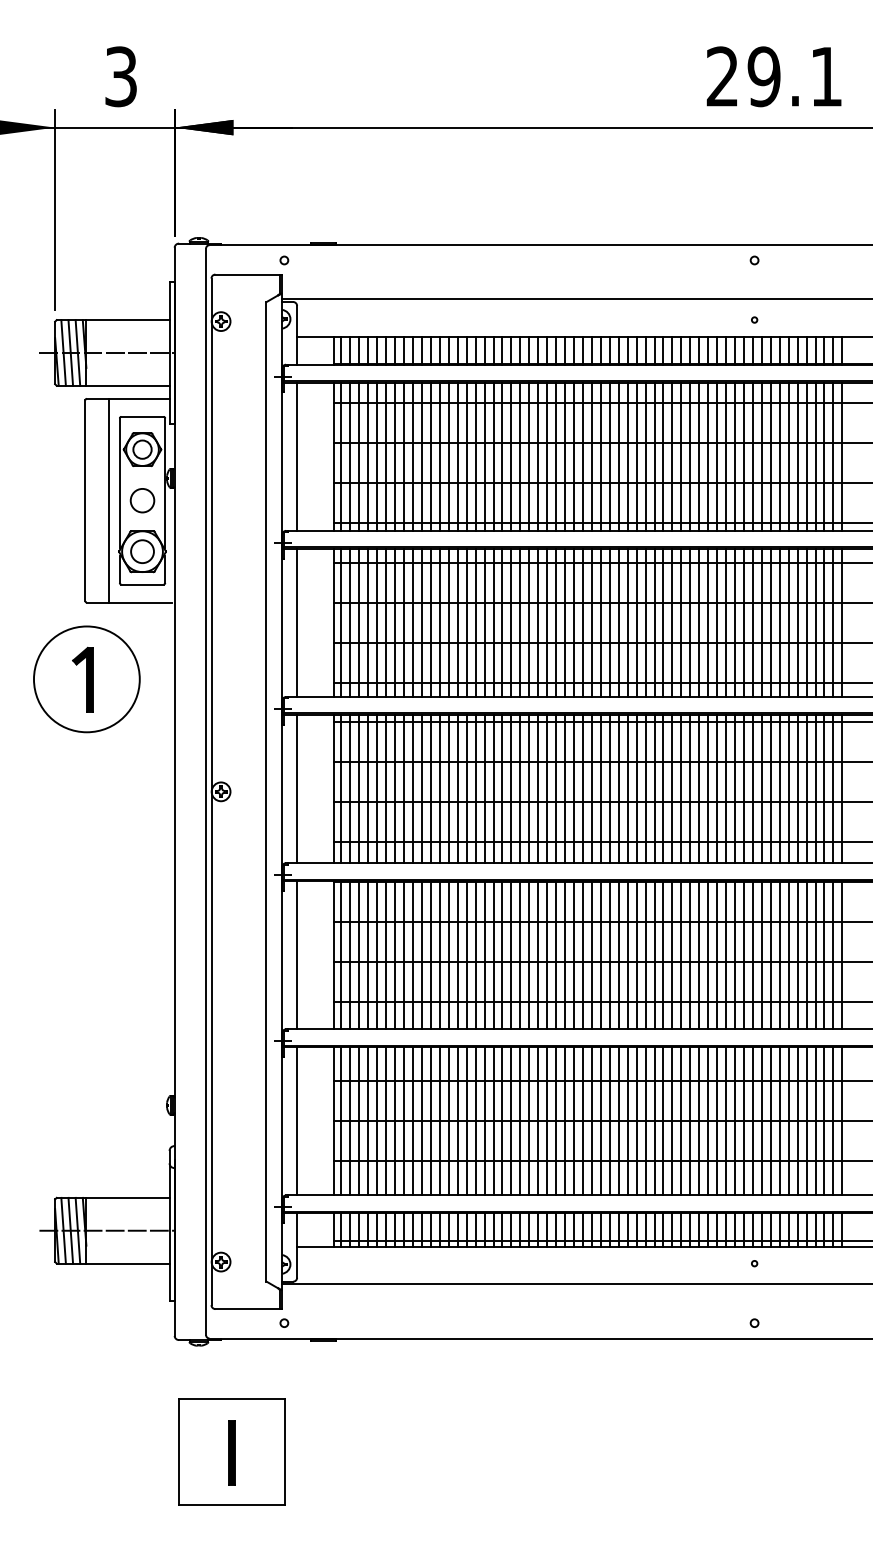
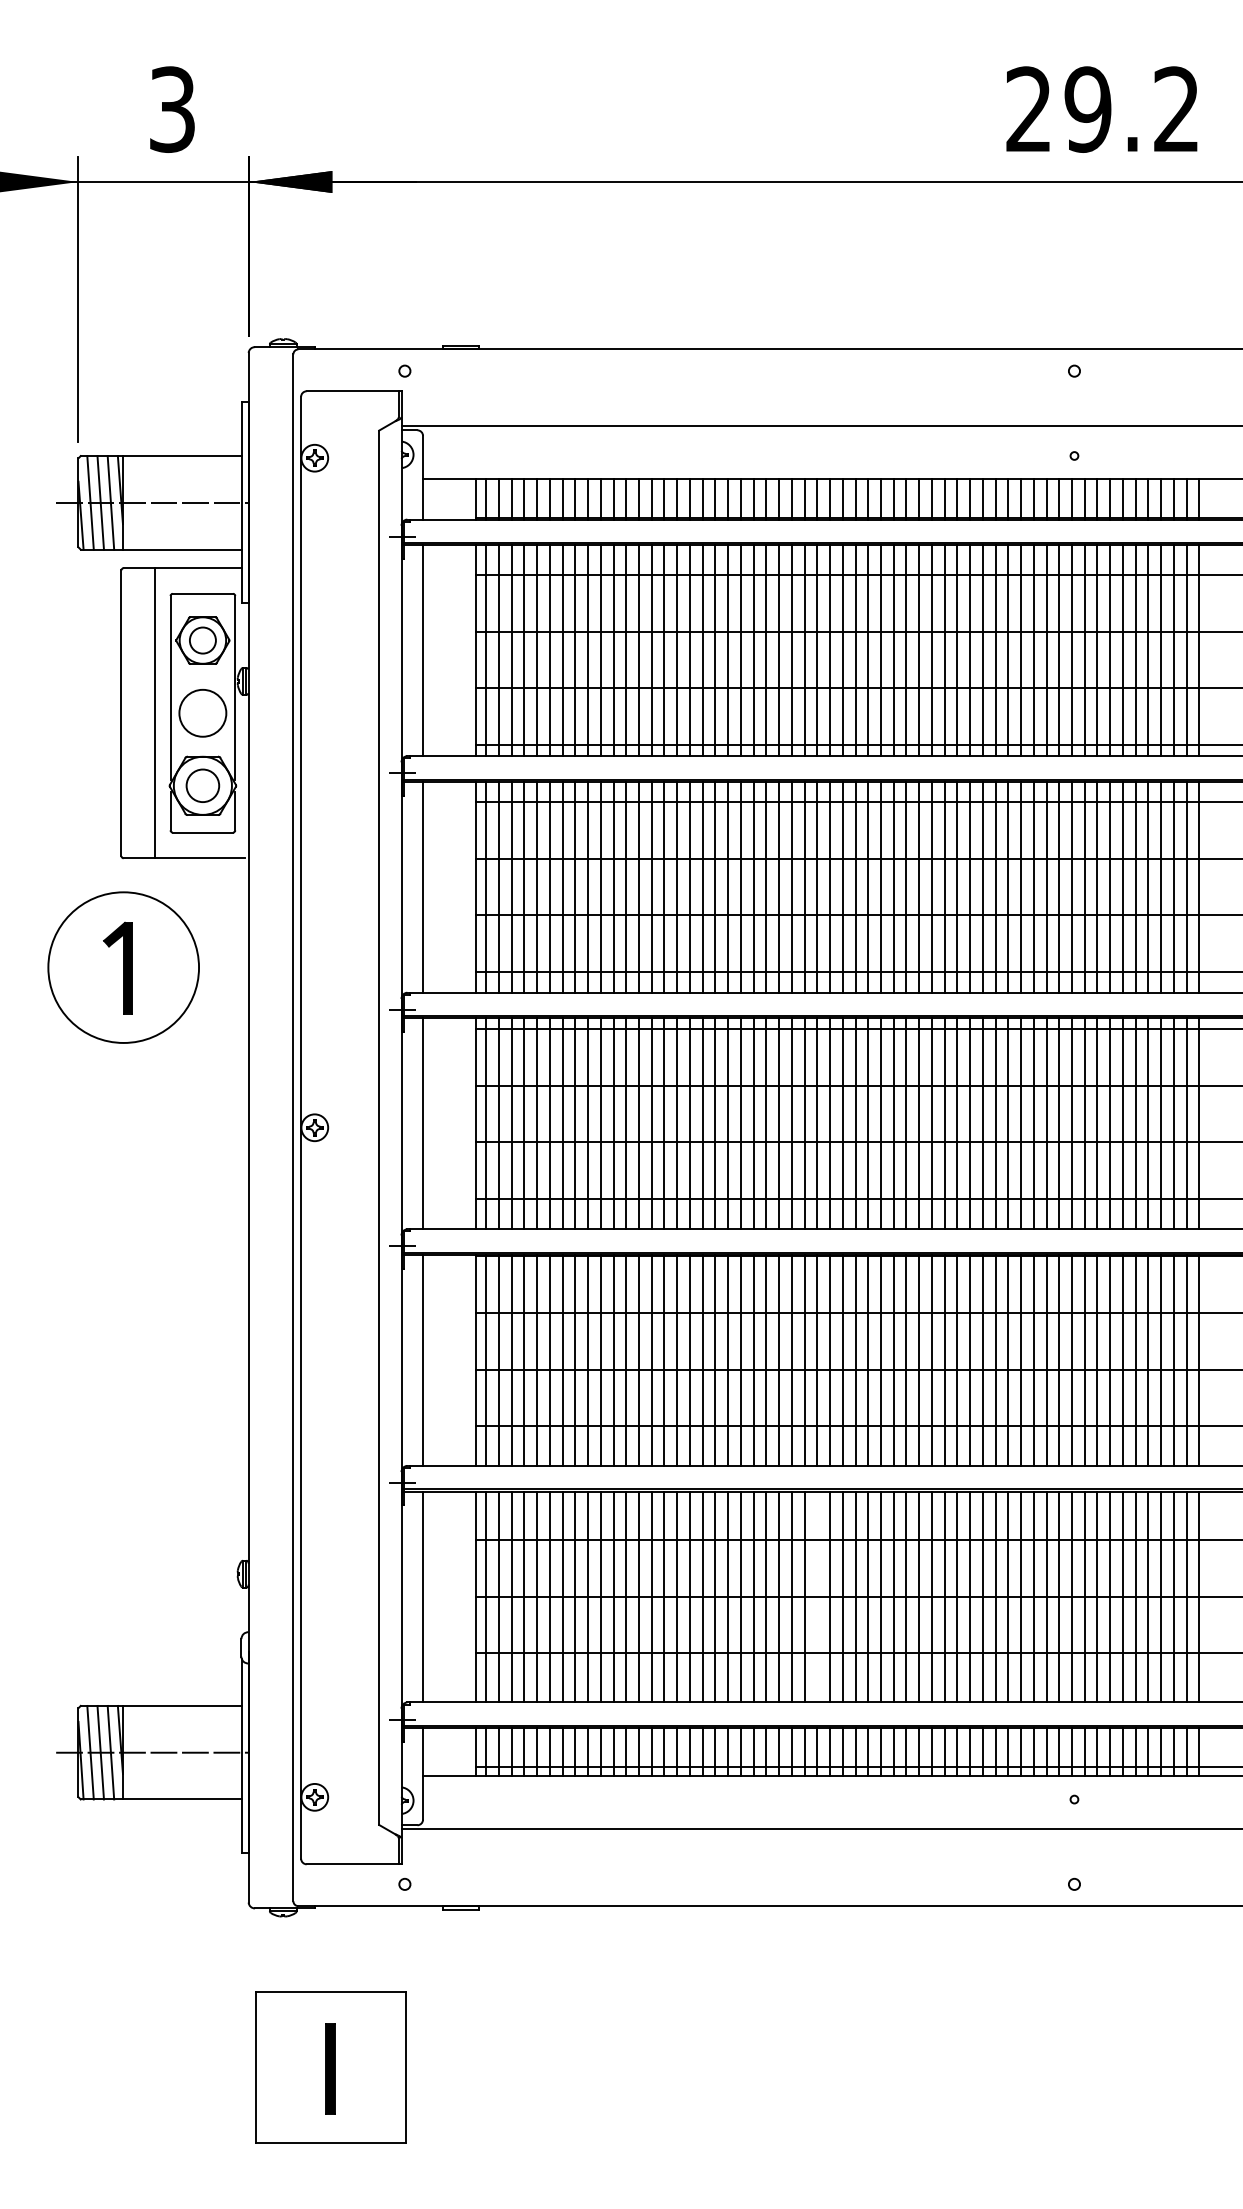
text: (825, 76) -> (1175, 108), 29.1 -> 29.2
circle: (142, 500) -> (202, 712), size x1.4
line: (574, 1121) -> (817, 1596), removed

